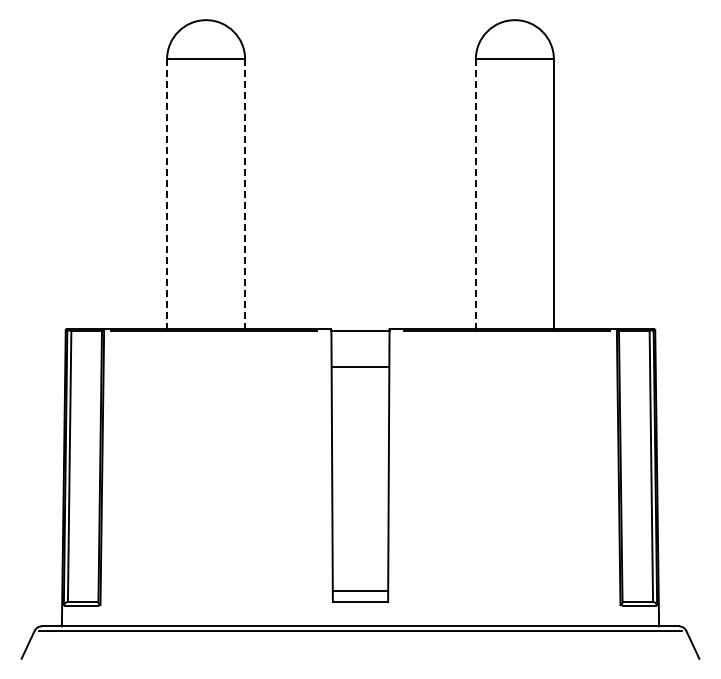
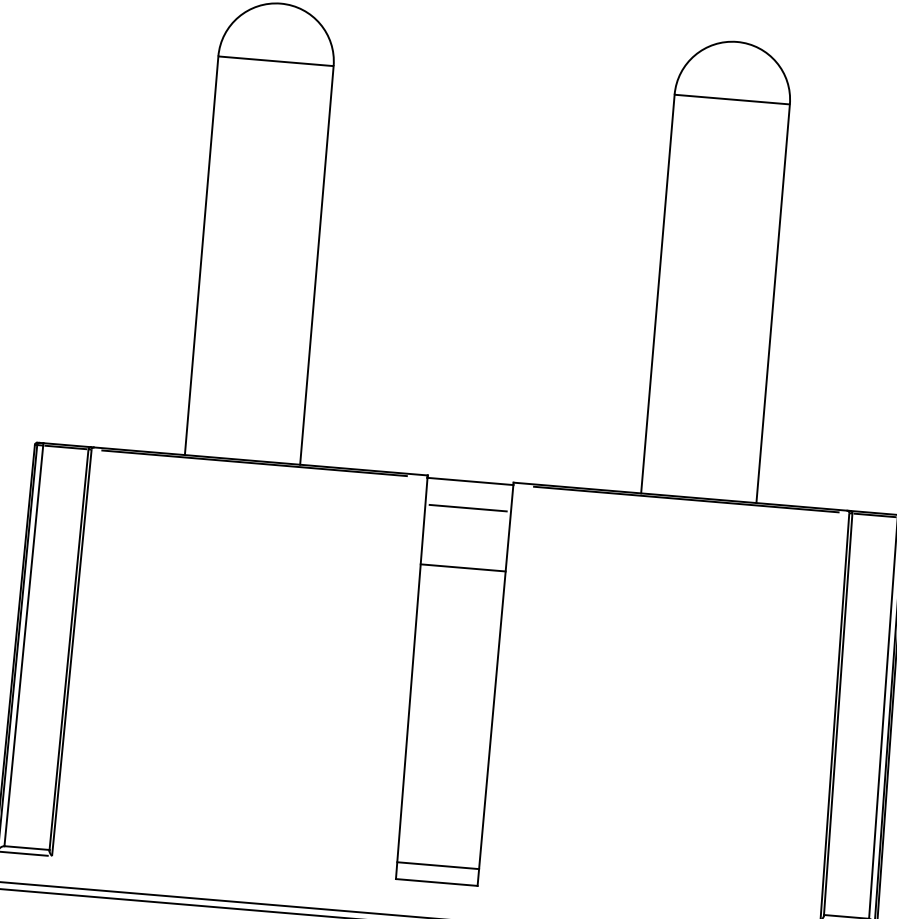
line: (167, 194) -> (202, 256), dashed -> solid
line: (245, 194) -> (317, 266), dashed -> solid
line: (475, 194) -> (657, 294), dashed -> solid
line: (360, 348) -> (468, 507), added
line: (360, 367) -> (463, 568), moved

